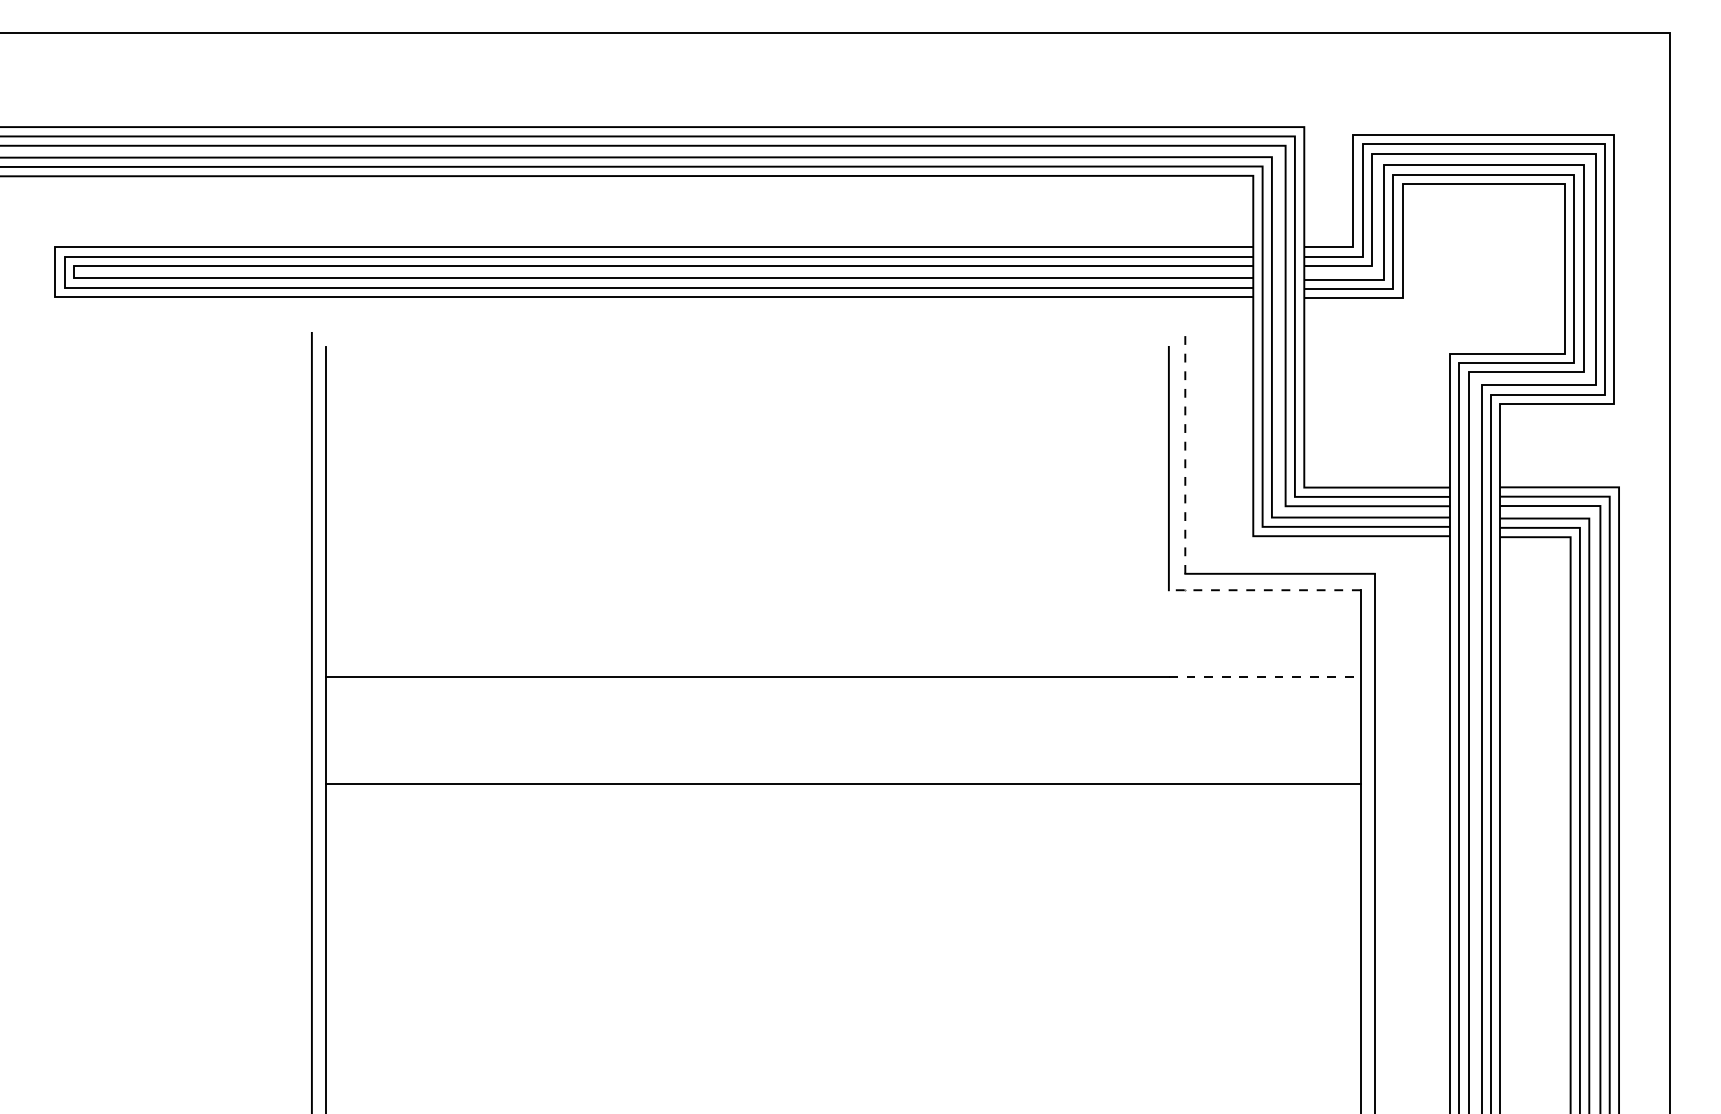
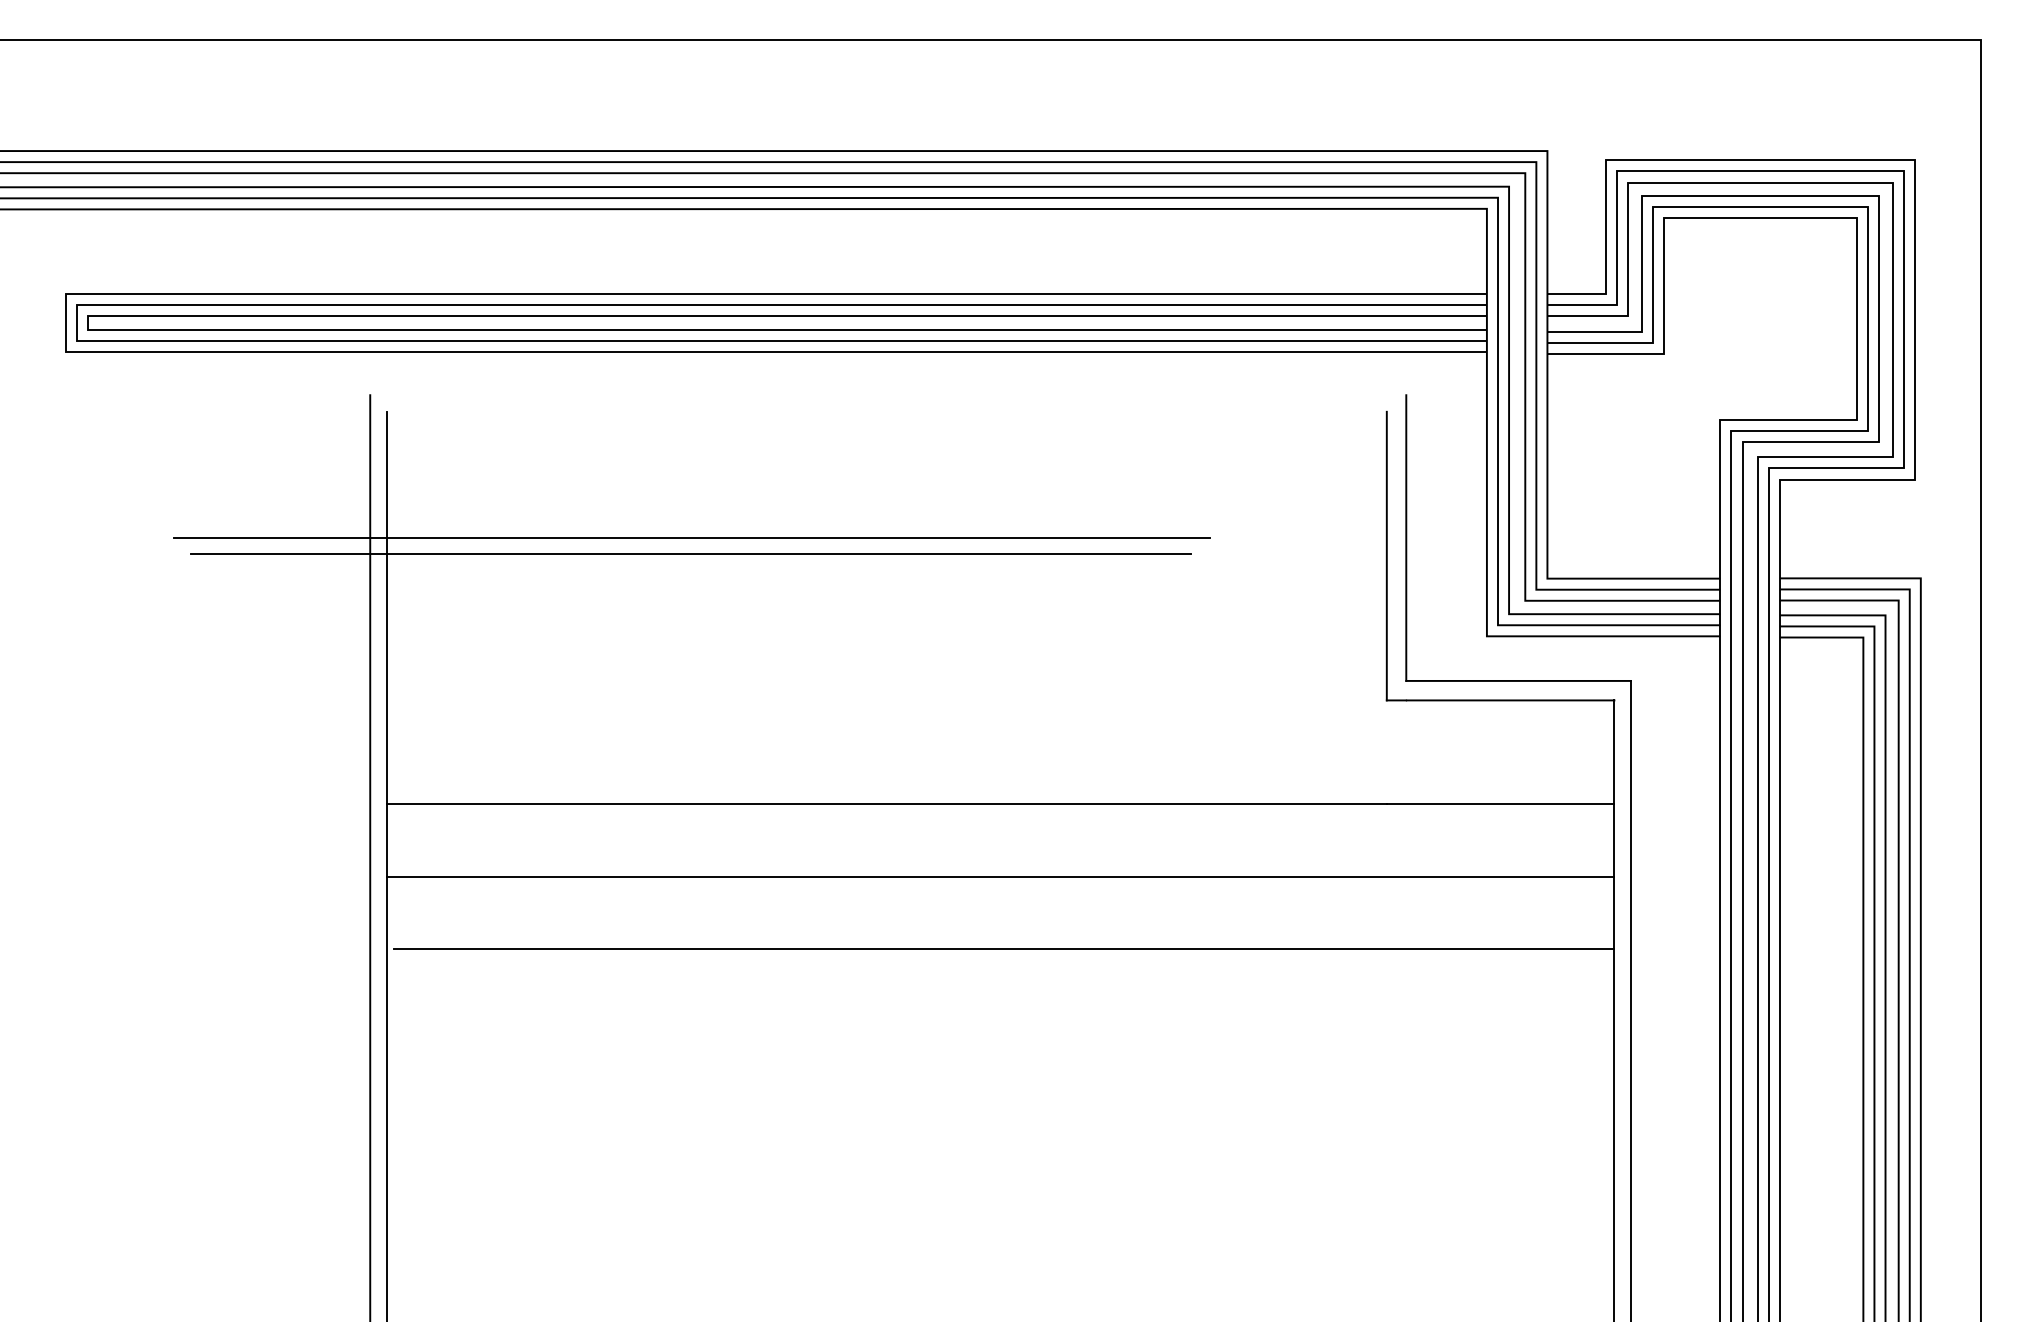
line: (583, 452) -> (692, 537), added
line: (1185, 453) -> (1406, 538), dashed -> solid
line: (581, 467) -> (690, 554), added
line: (1264, 590) -> (1500, 700), dashed -> solid
line: (1264, 677) -> (1500, 803), dashed -> solid
line: (843, 784) -> (1000, 876), moved
line: (845, 800) -> (1003, 949), added

